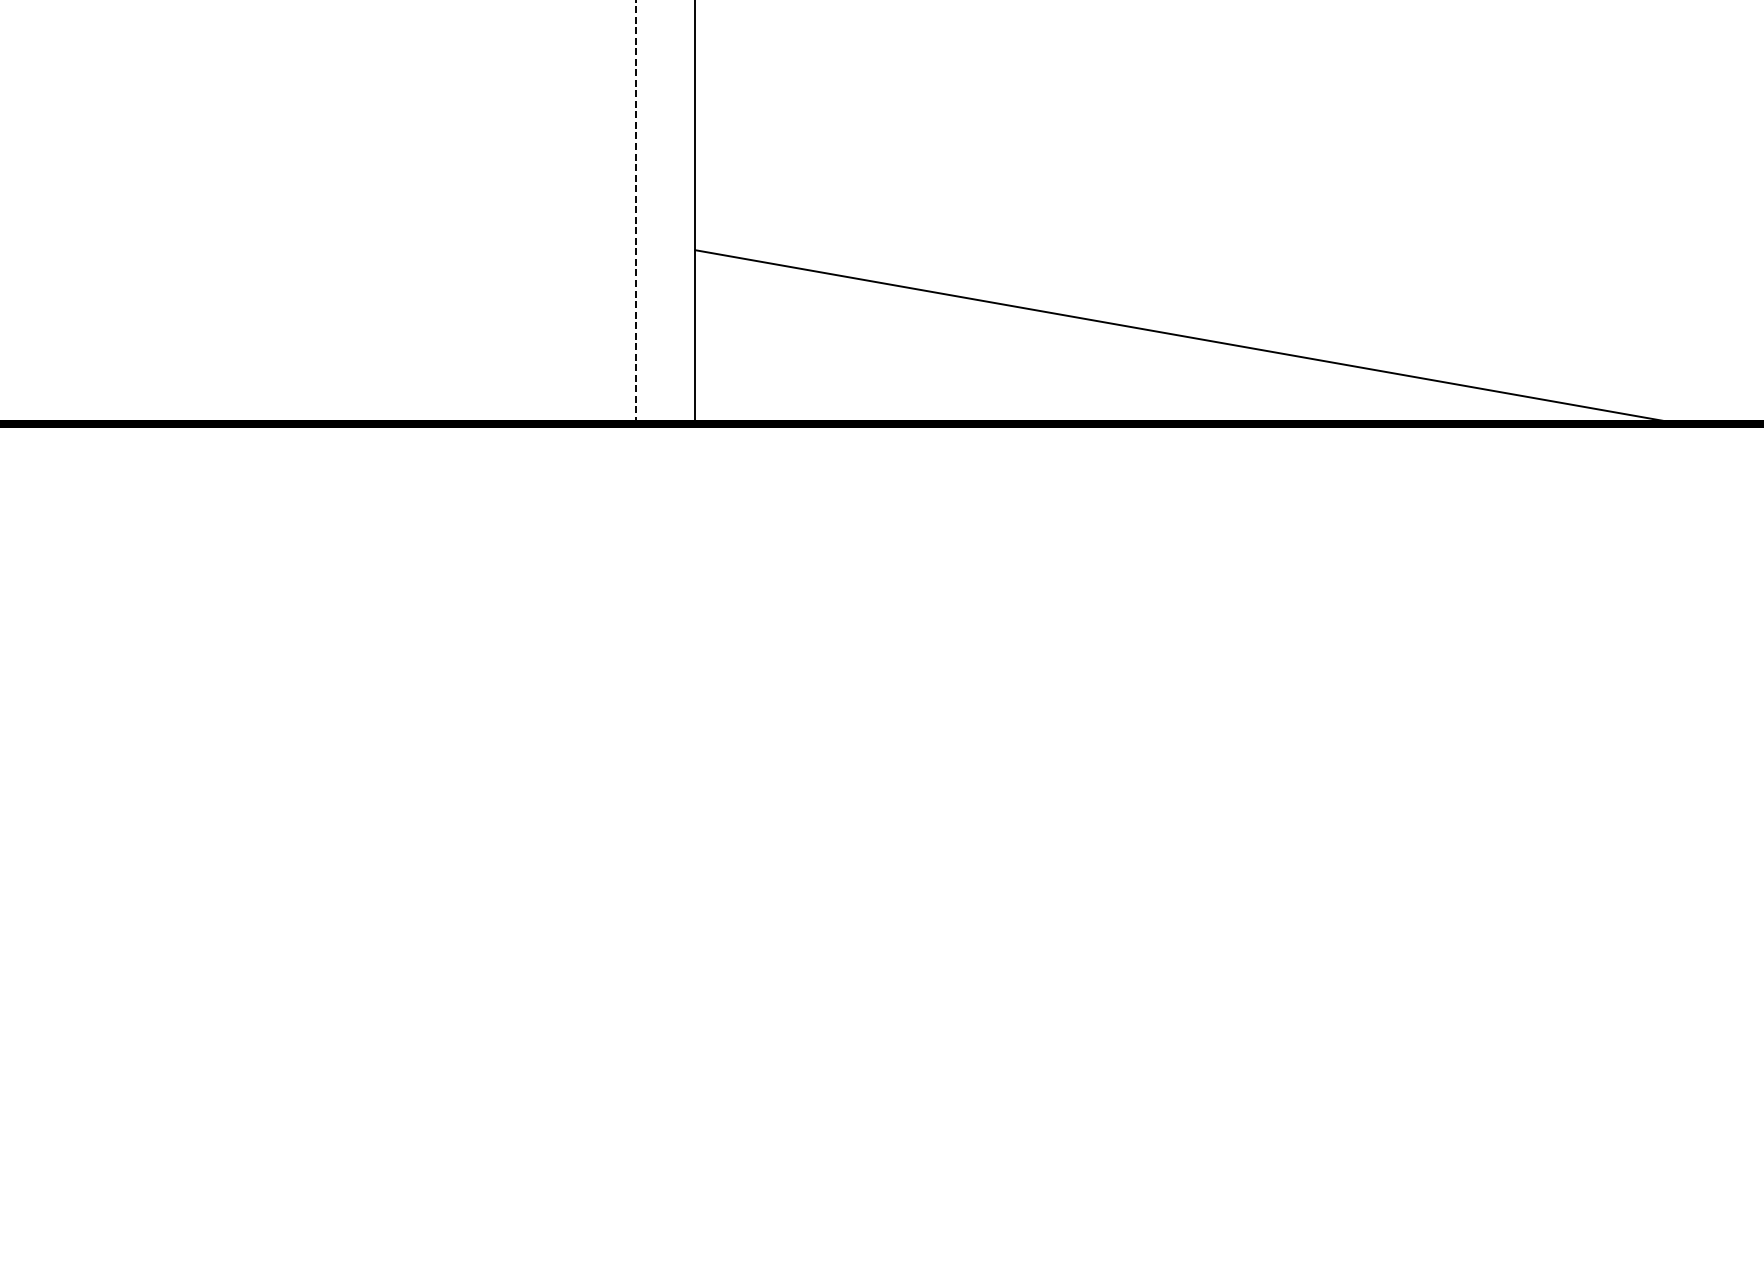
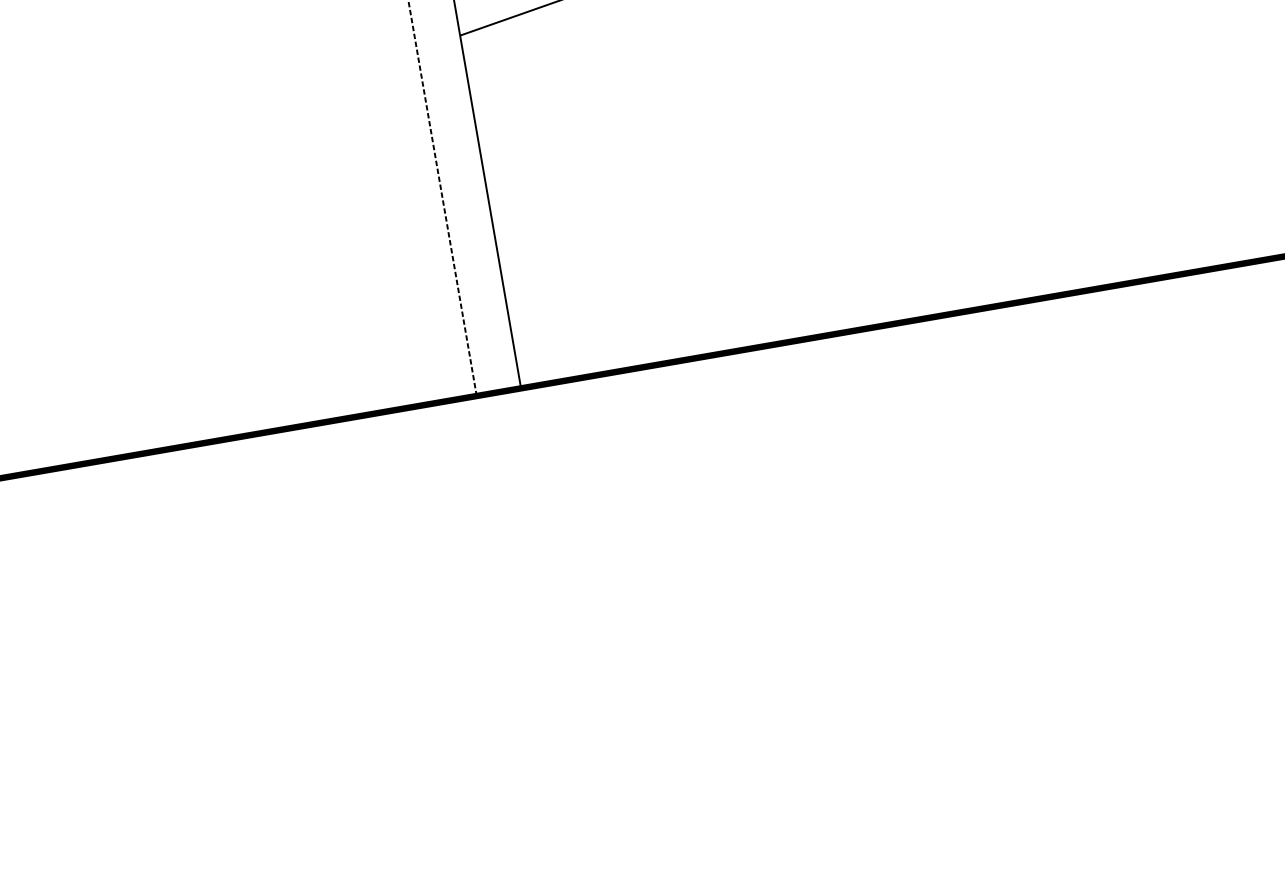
line: (1186, 336) -> (880, 258), removed

